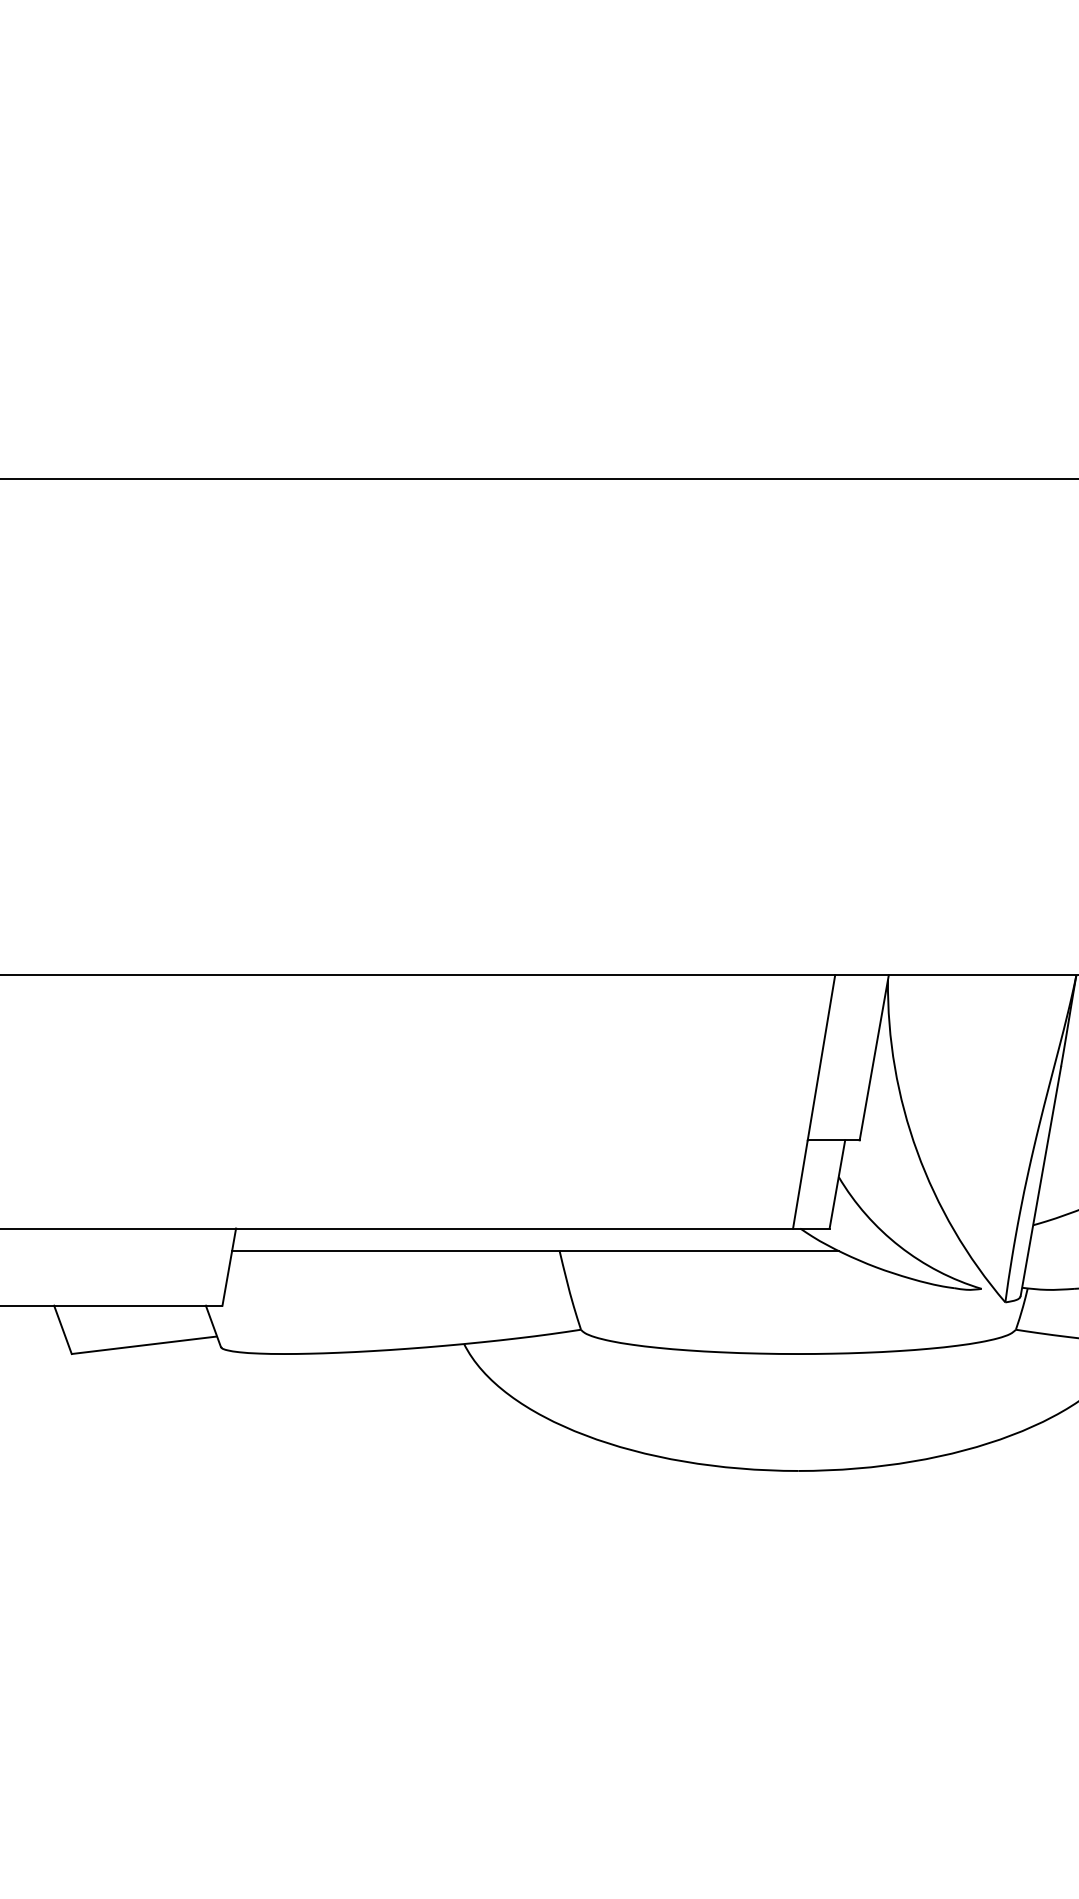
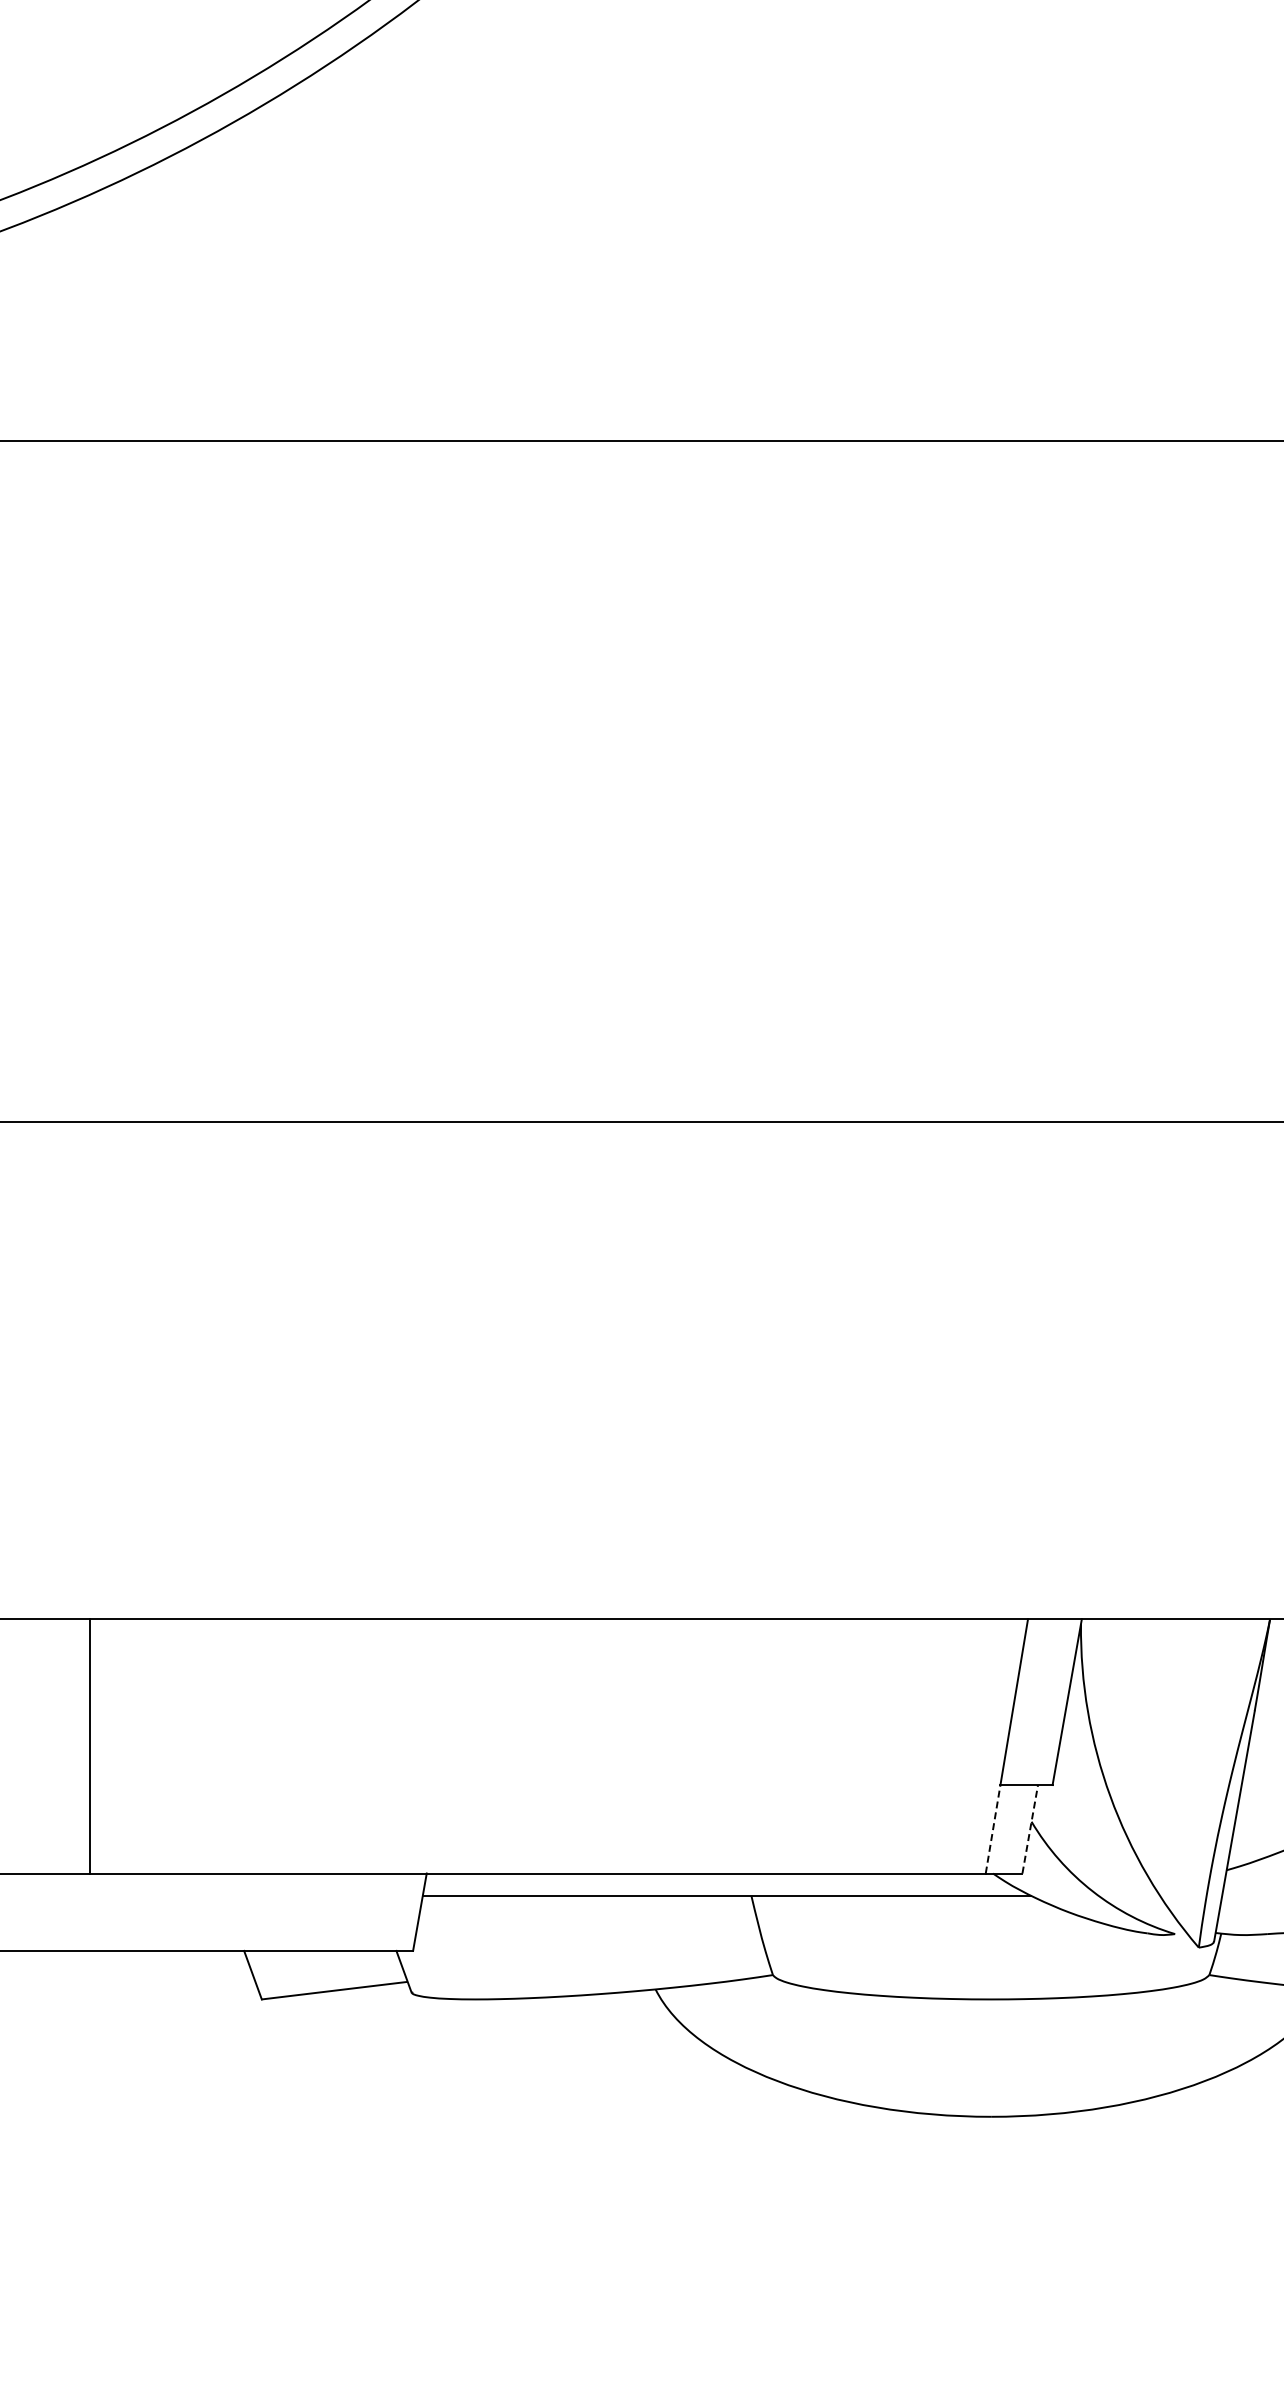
line: (800, 1184) -> (993, 1829), solid -> dashed
line: (837, 1184) -> (1030, 1829), solid -> dashed

